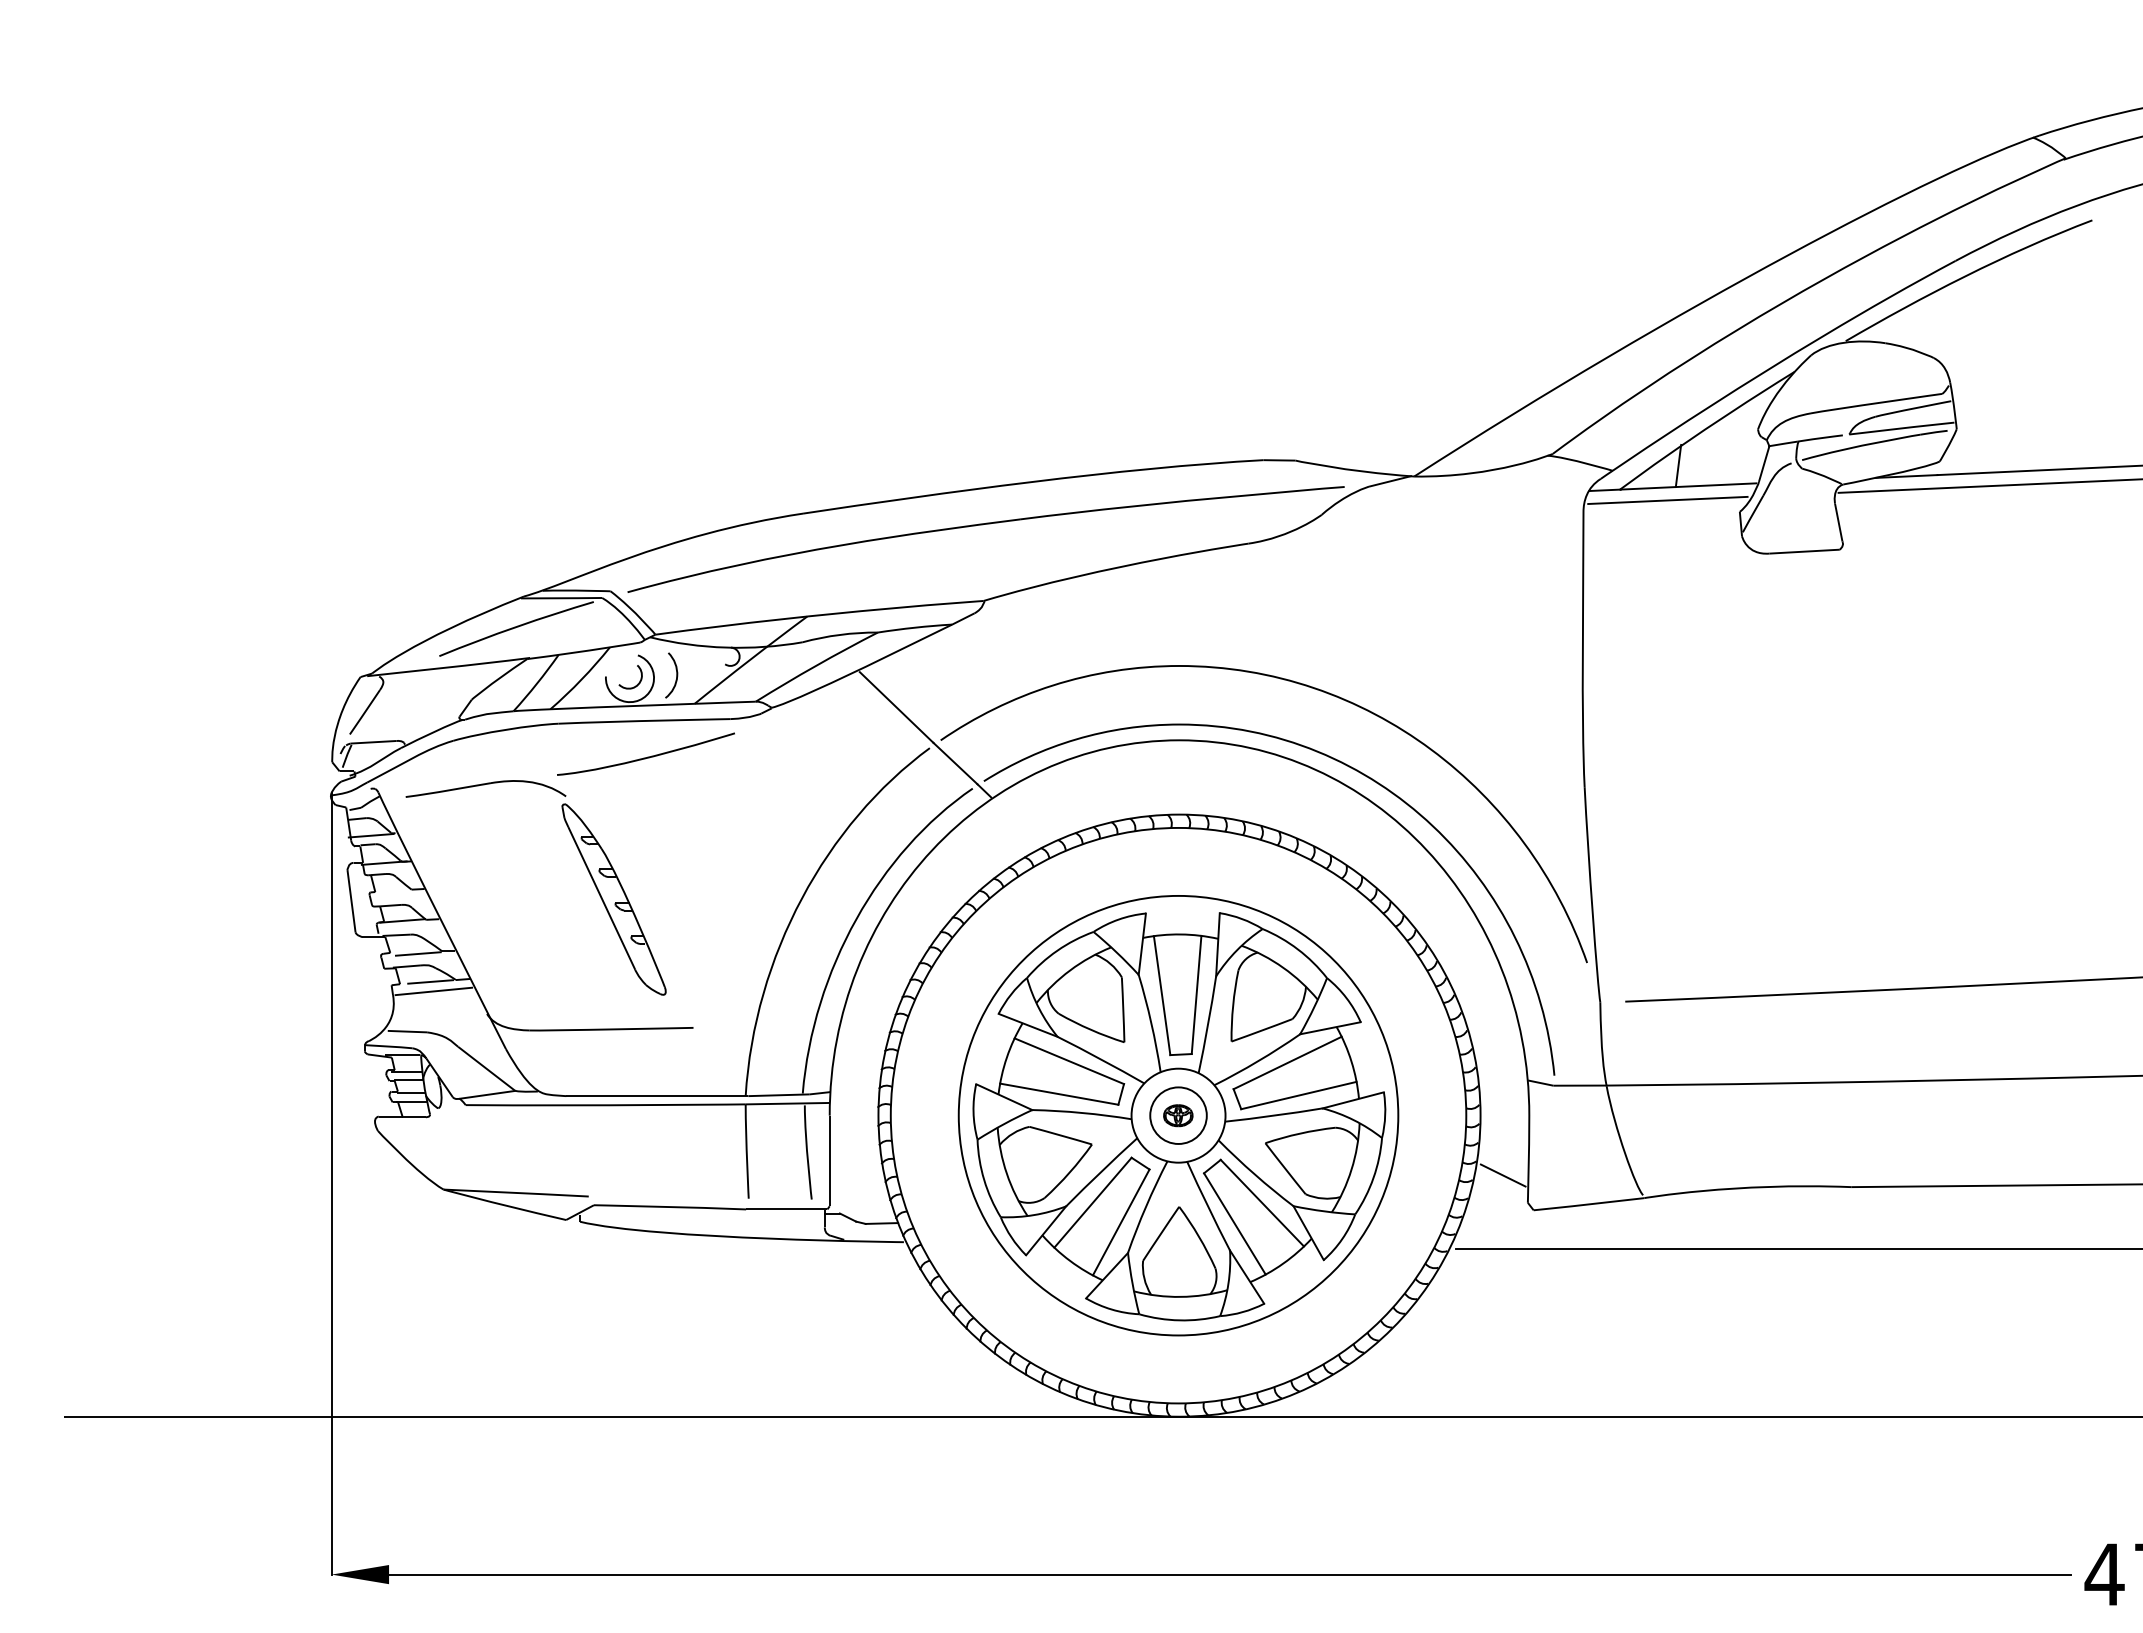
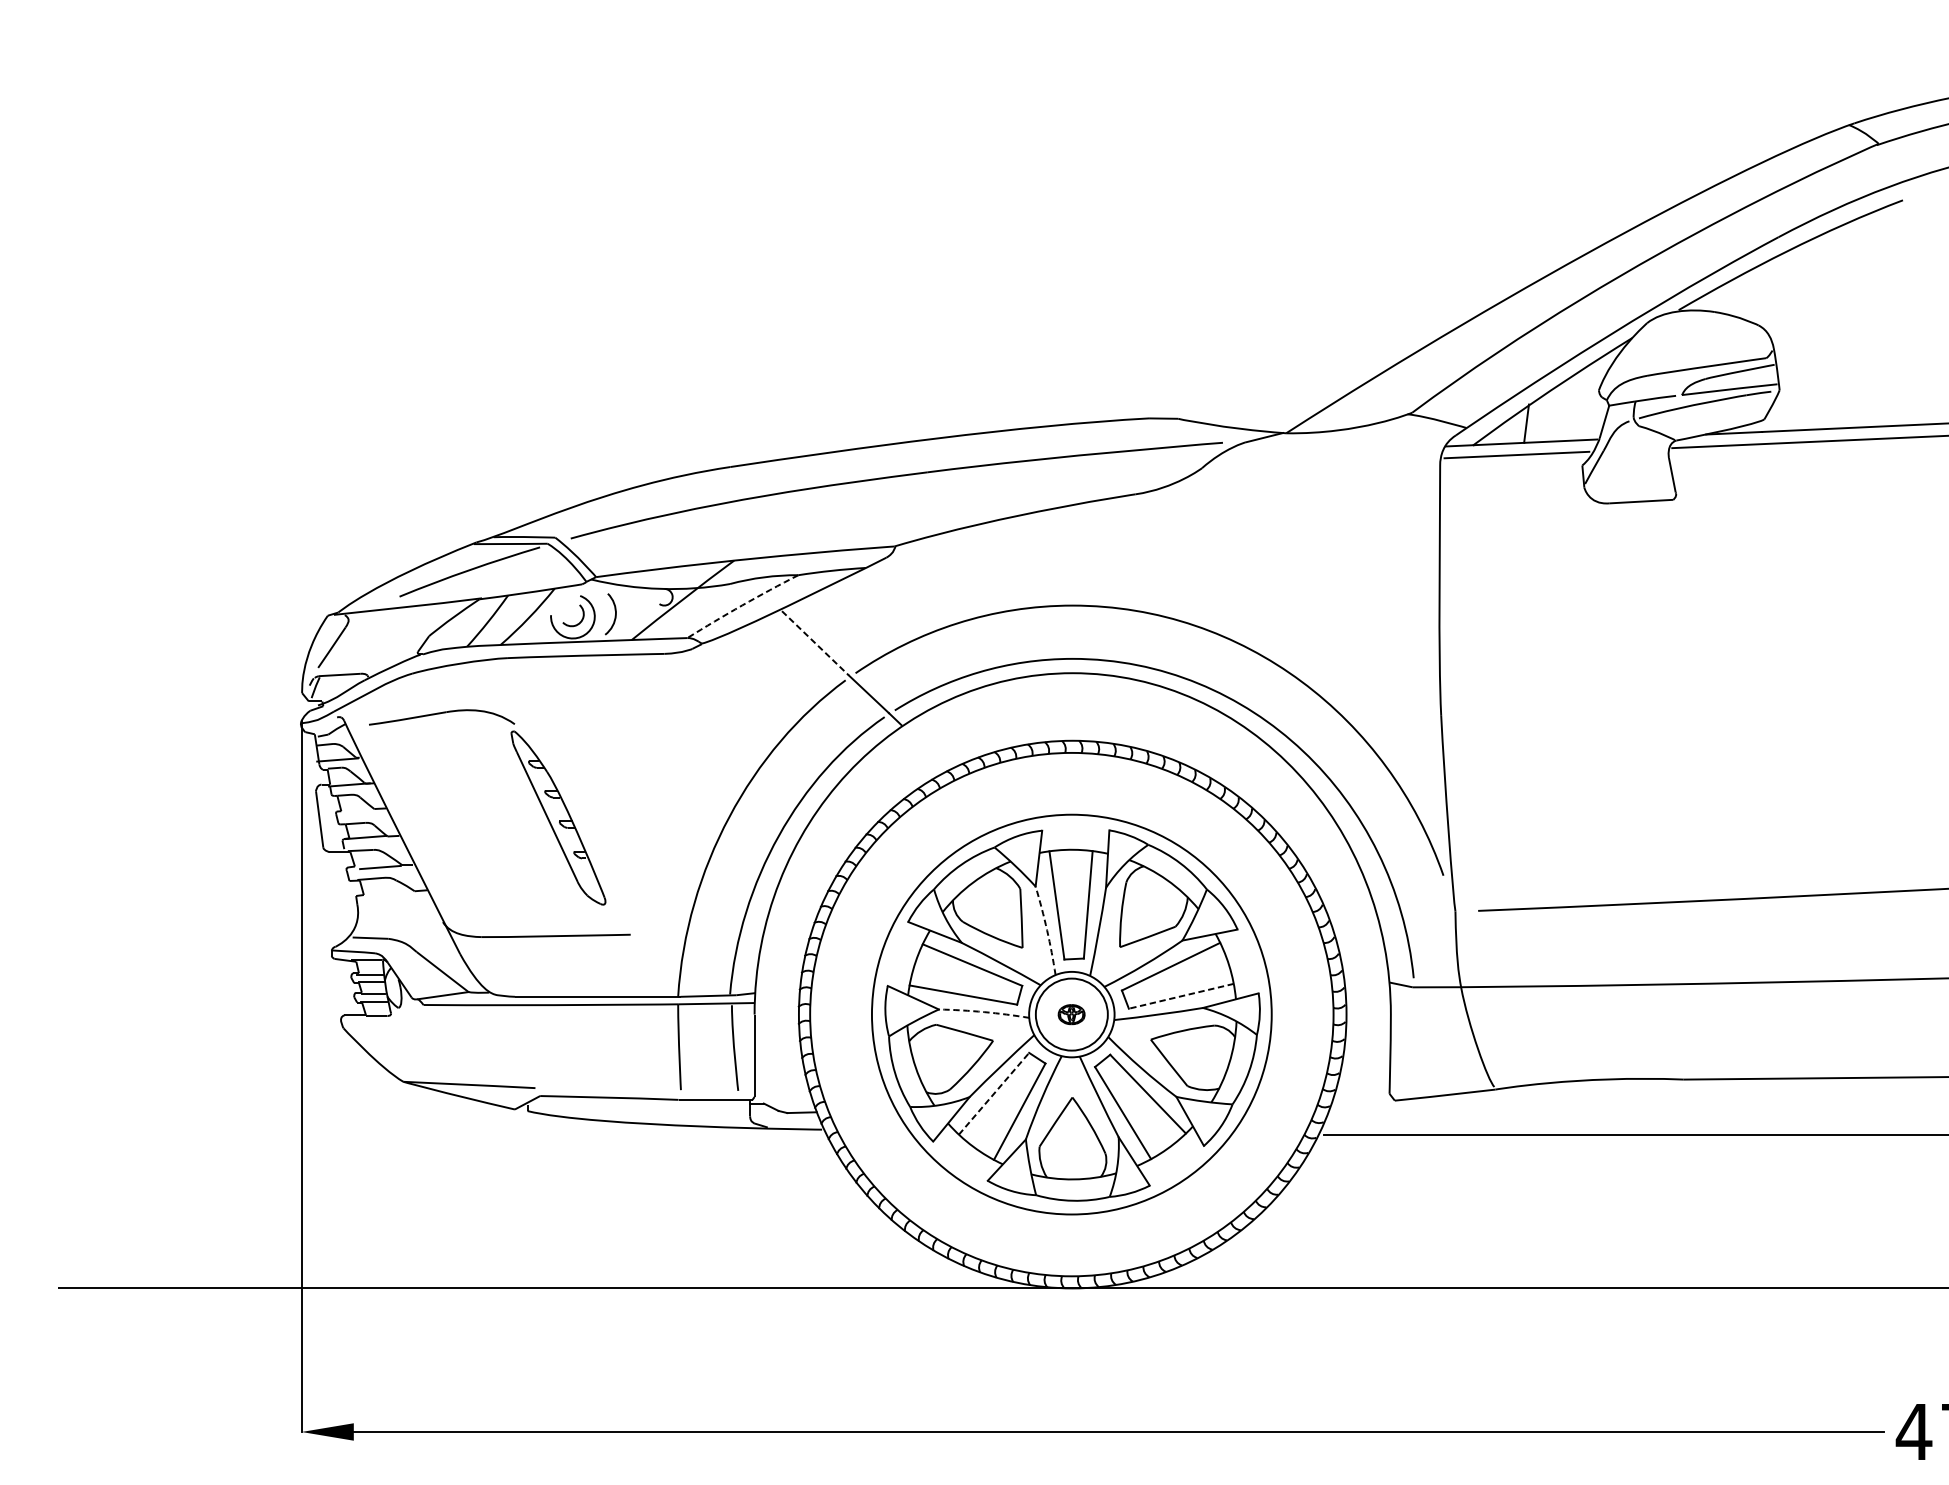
arc: (816, 665) -> (742, 605), solid -> dashed
line: (897, 707) -> (816, 643), solid -> dashed
curve: (647, 756) -> (588, 687), removed
line: (430, 981) -> (391, 892), removed
line: (433, 991) -> (394, 901), removed
arc: (1151, 1023) -> (1047, 930), solid -> dashed
line: (1298, 1095) -> (1180, 996), solid -> dashed
arc: (1082, 1112) -> (984, 1011), solid -> dashed
circle: (1178, 1115) -> (1071, 1014), size x1.4
line: (1502, 1175) -> (1366, 1069), removed
line: (1093, 1202) -> (994, 1093), solid -> dashed

